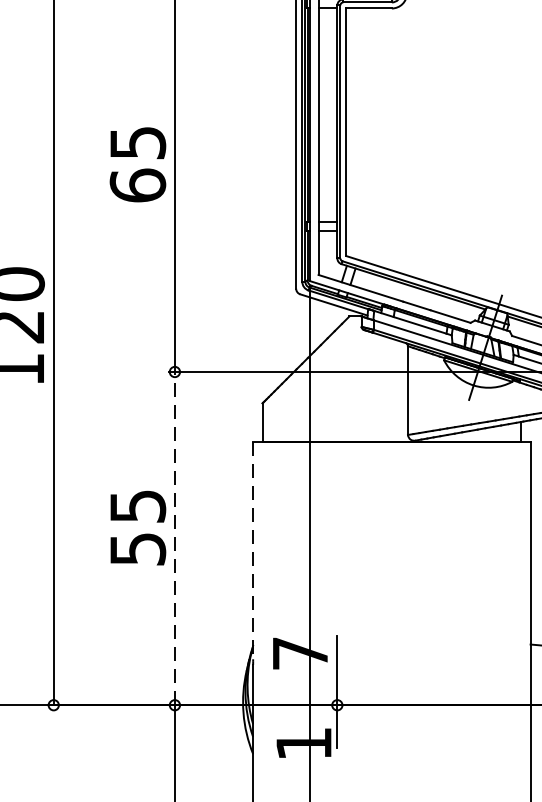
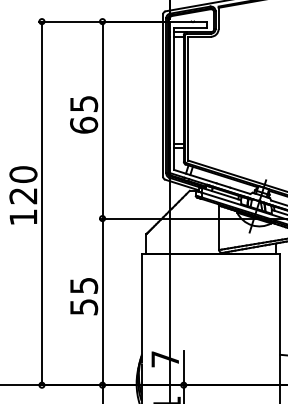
line: (174, 537) -> (102, 301), dashed -> solid
line: (252, 551) -> (141, 308), dashed -> solid

